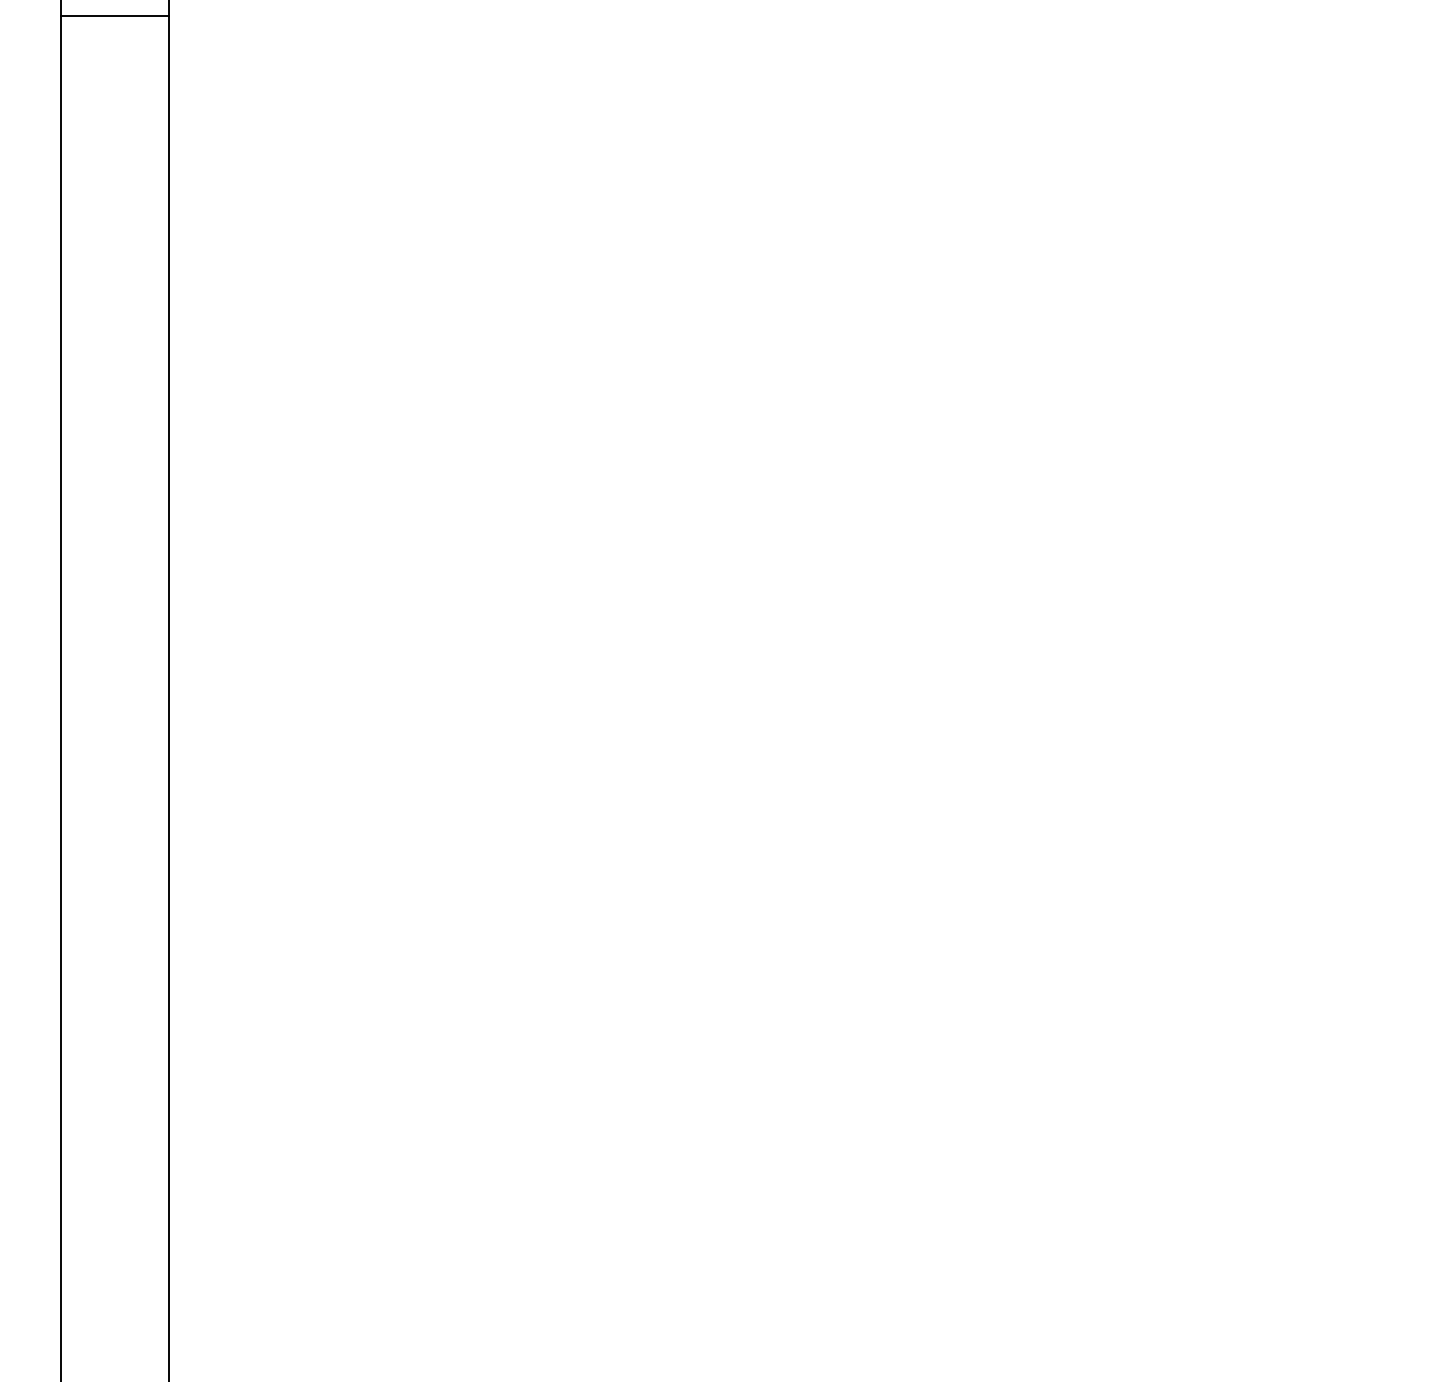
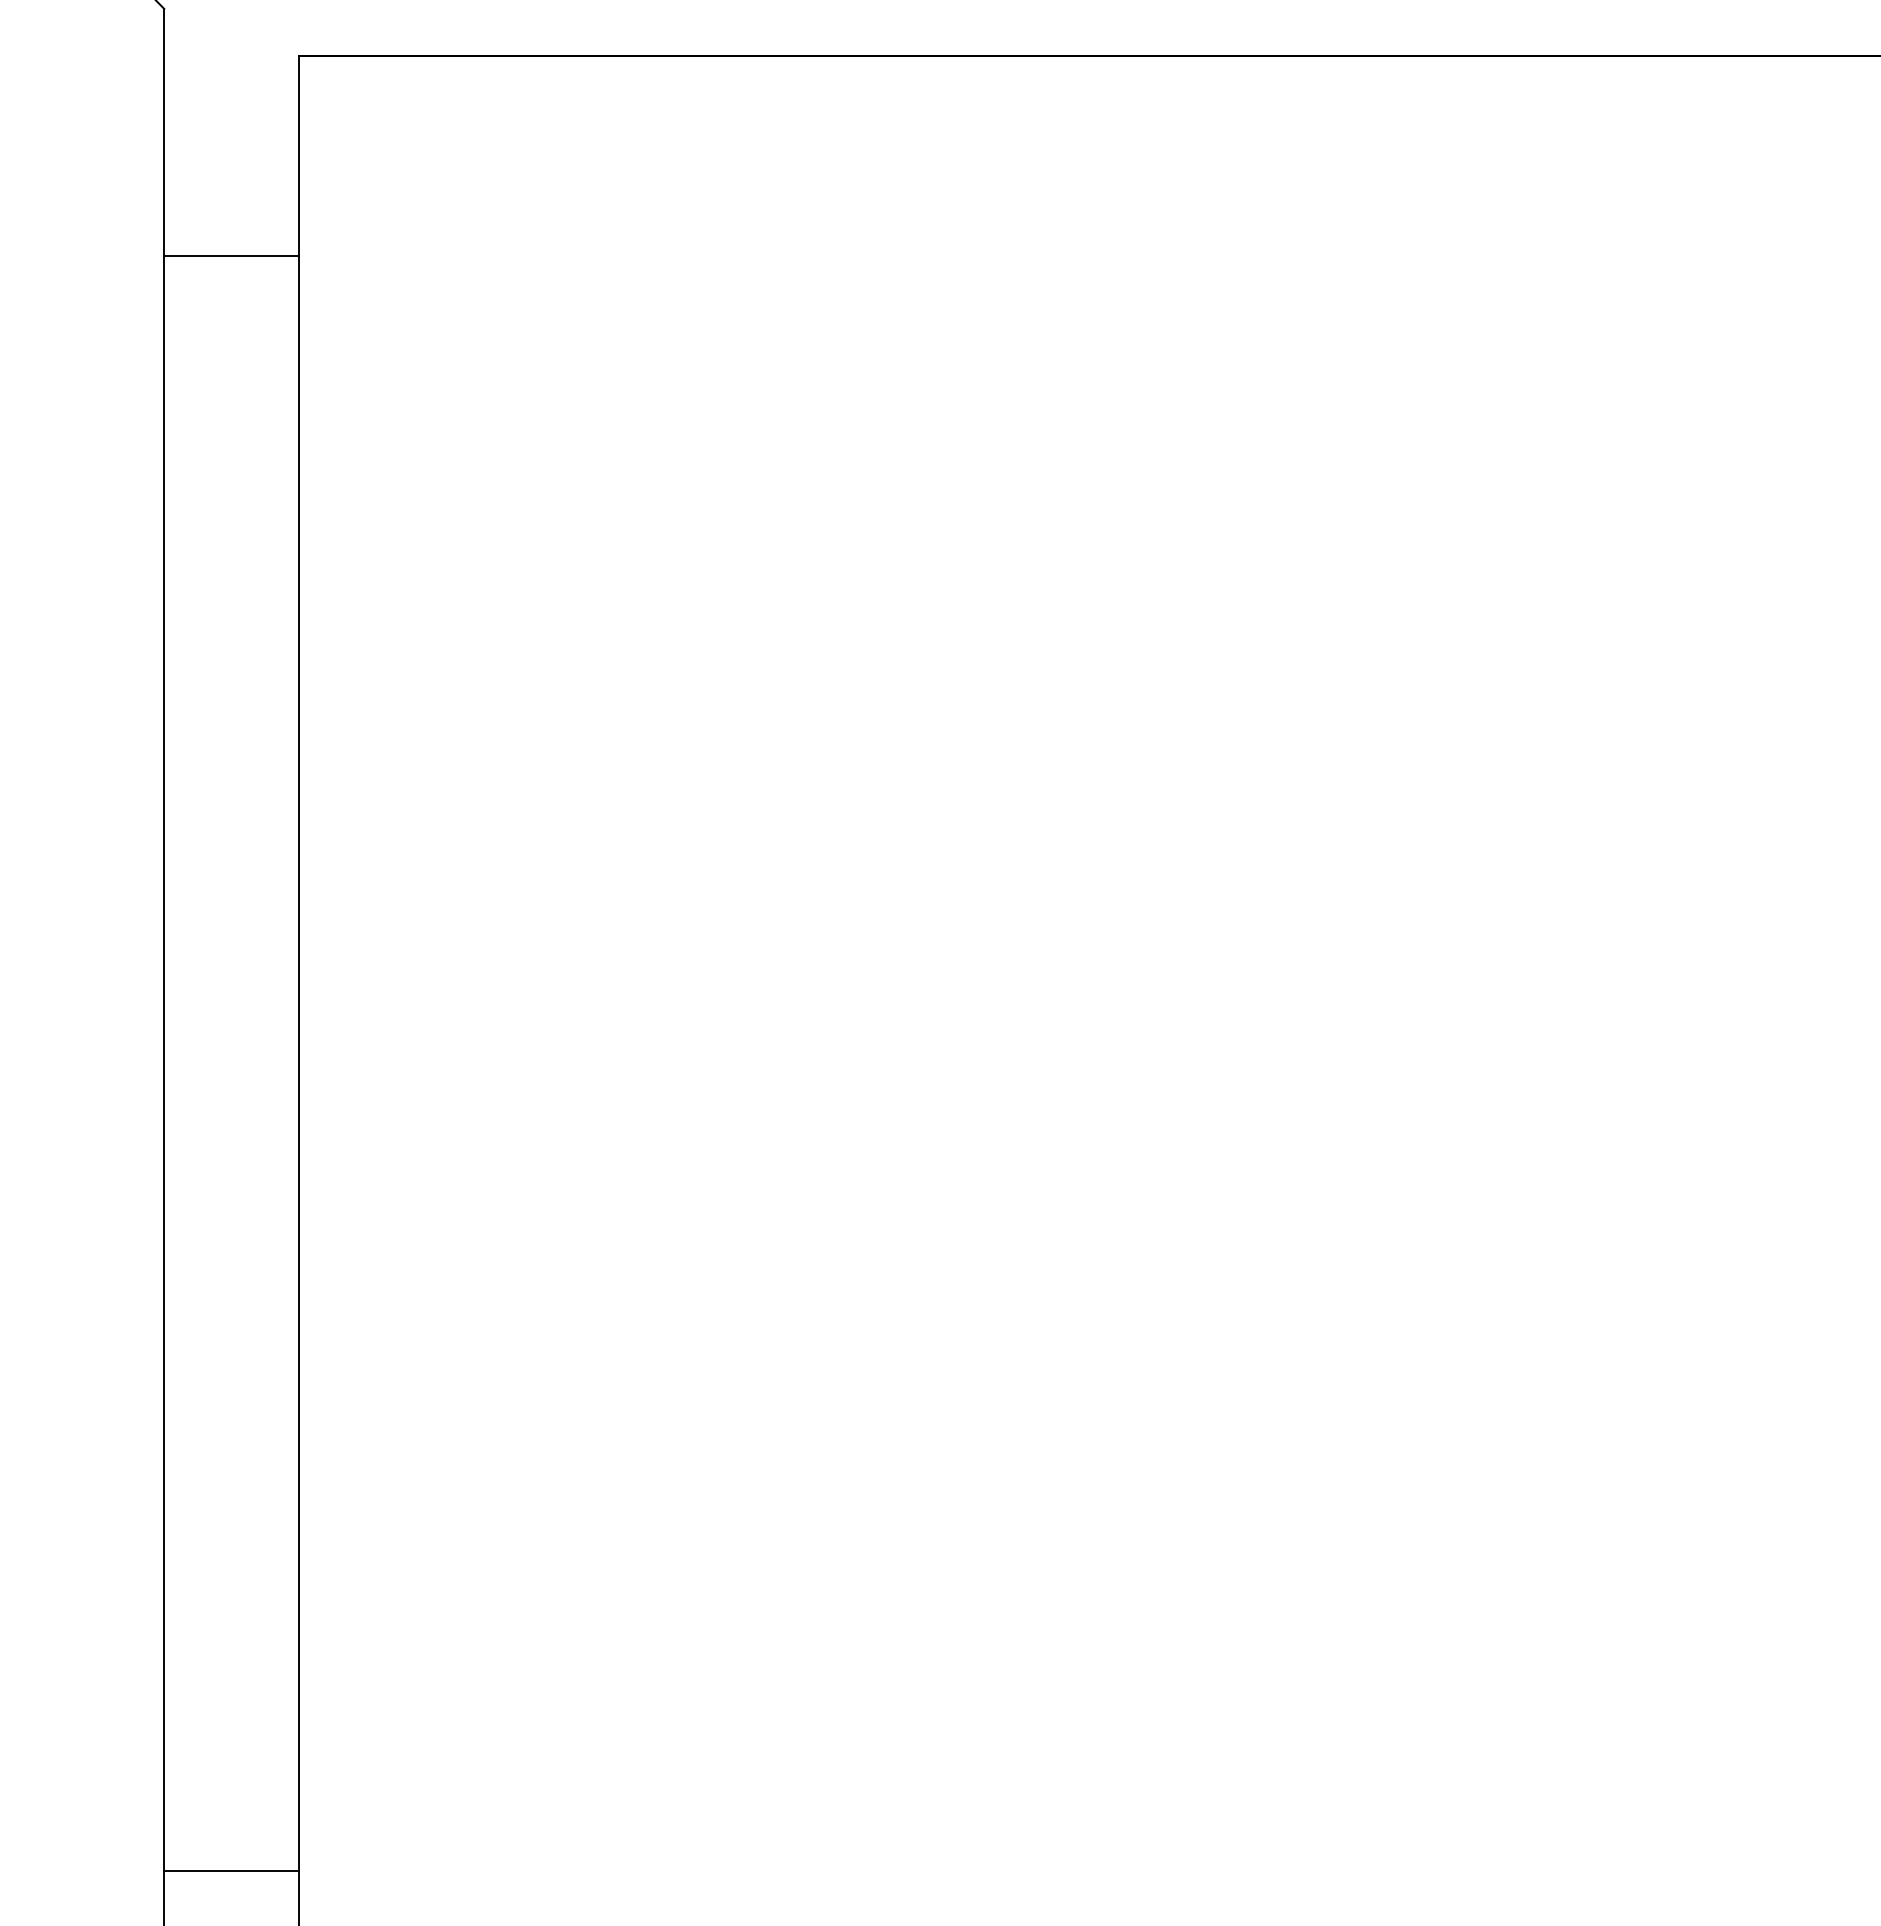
line: (114, 15) -> (231, 255), moved

